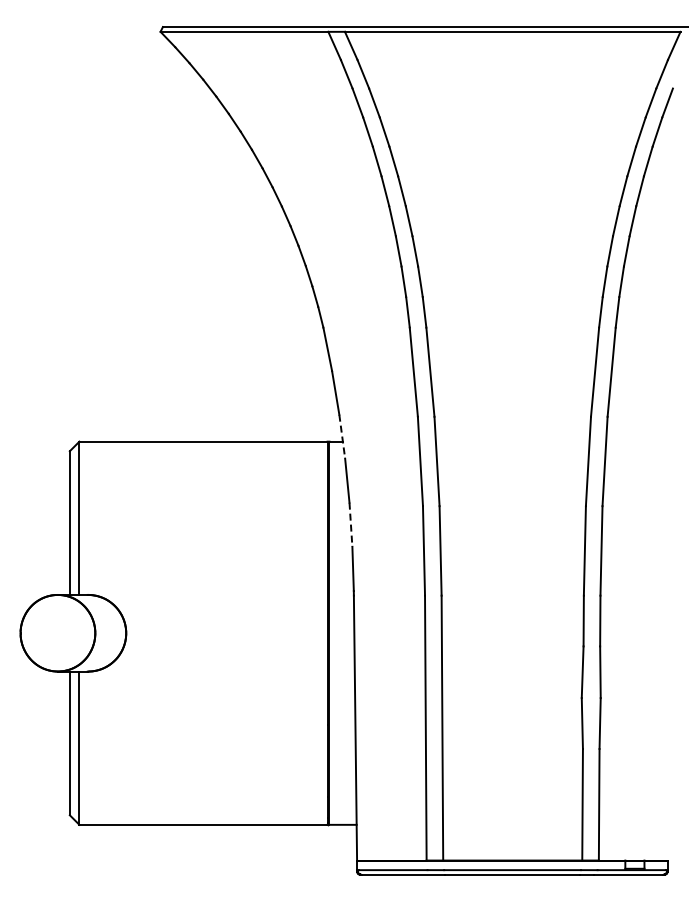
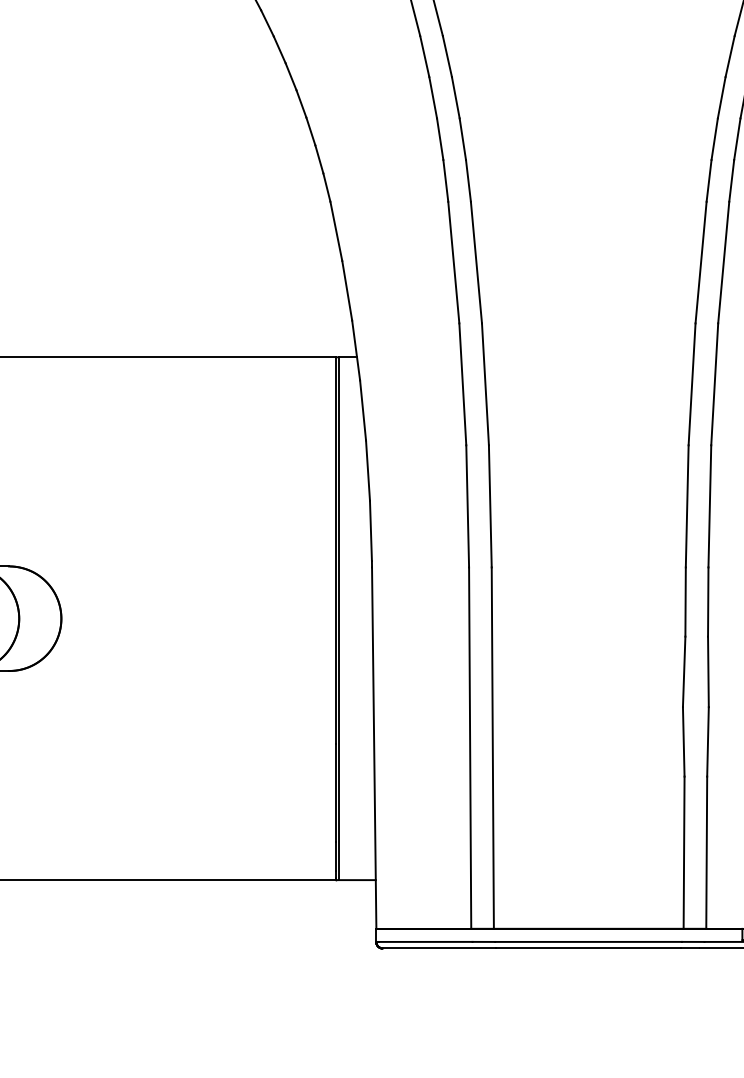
line: (342, 437) -> (356, 351), dashed -> solid
line: (350, 525) -> (367, 471), dashed -> solid

